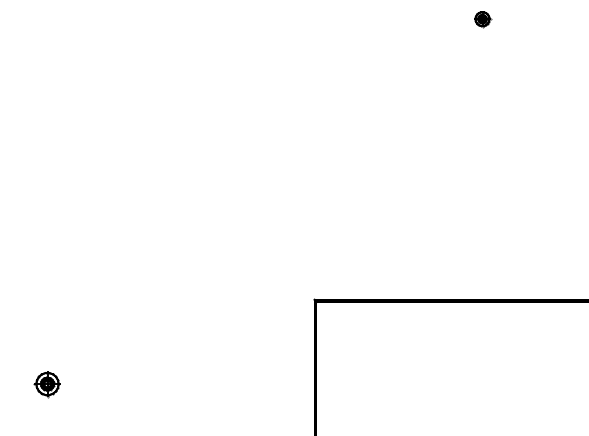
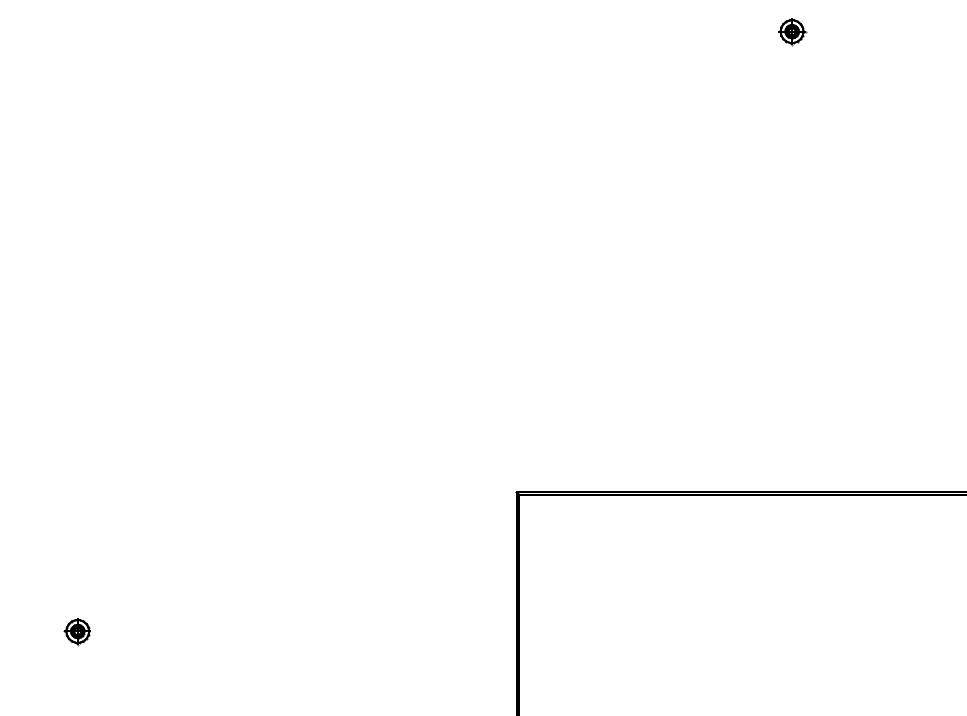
part: (46, 385) -> (76, 632), size x0.62

